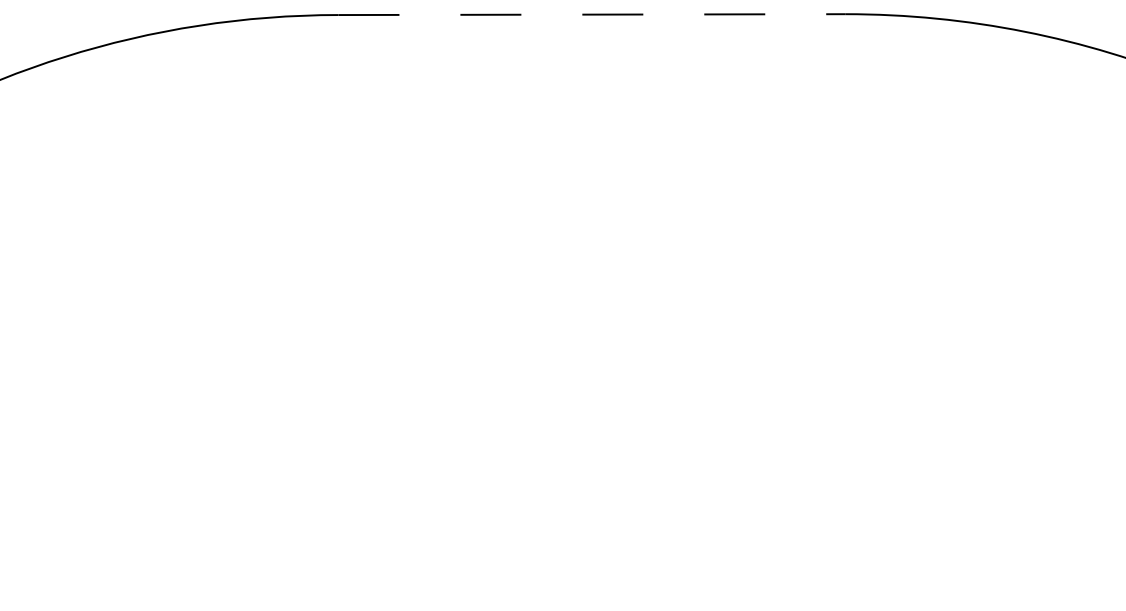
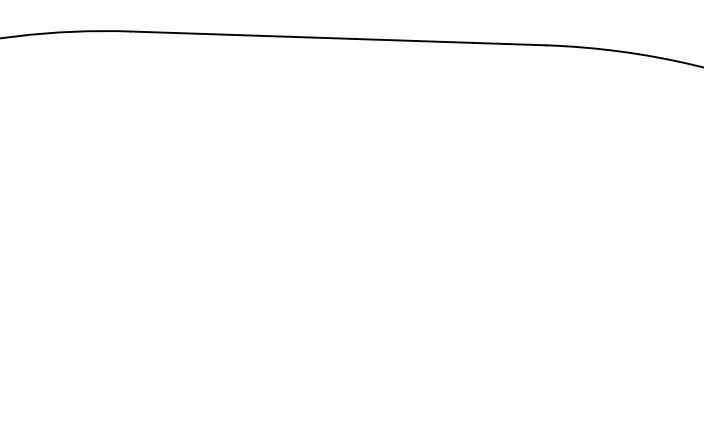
line: (592, 14) -> (339, 38), dashed -> solid

